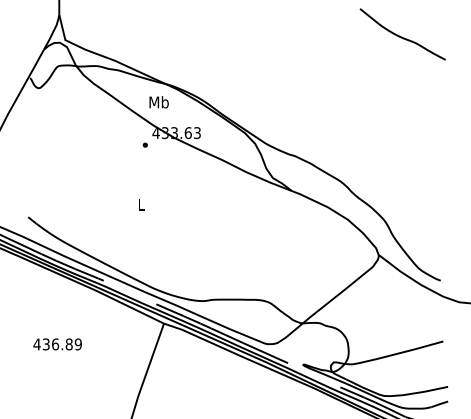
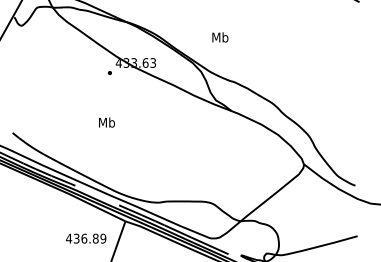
text: (158, 102) -> (219, 37), moved
text: (141, 204) -> (106, 122), L -> Mb
text: (57, 344) -> (86, 238), moved

